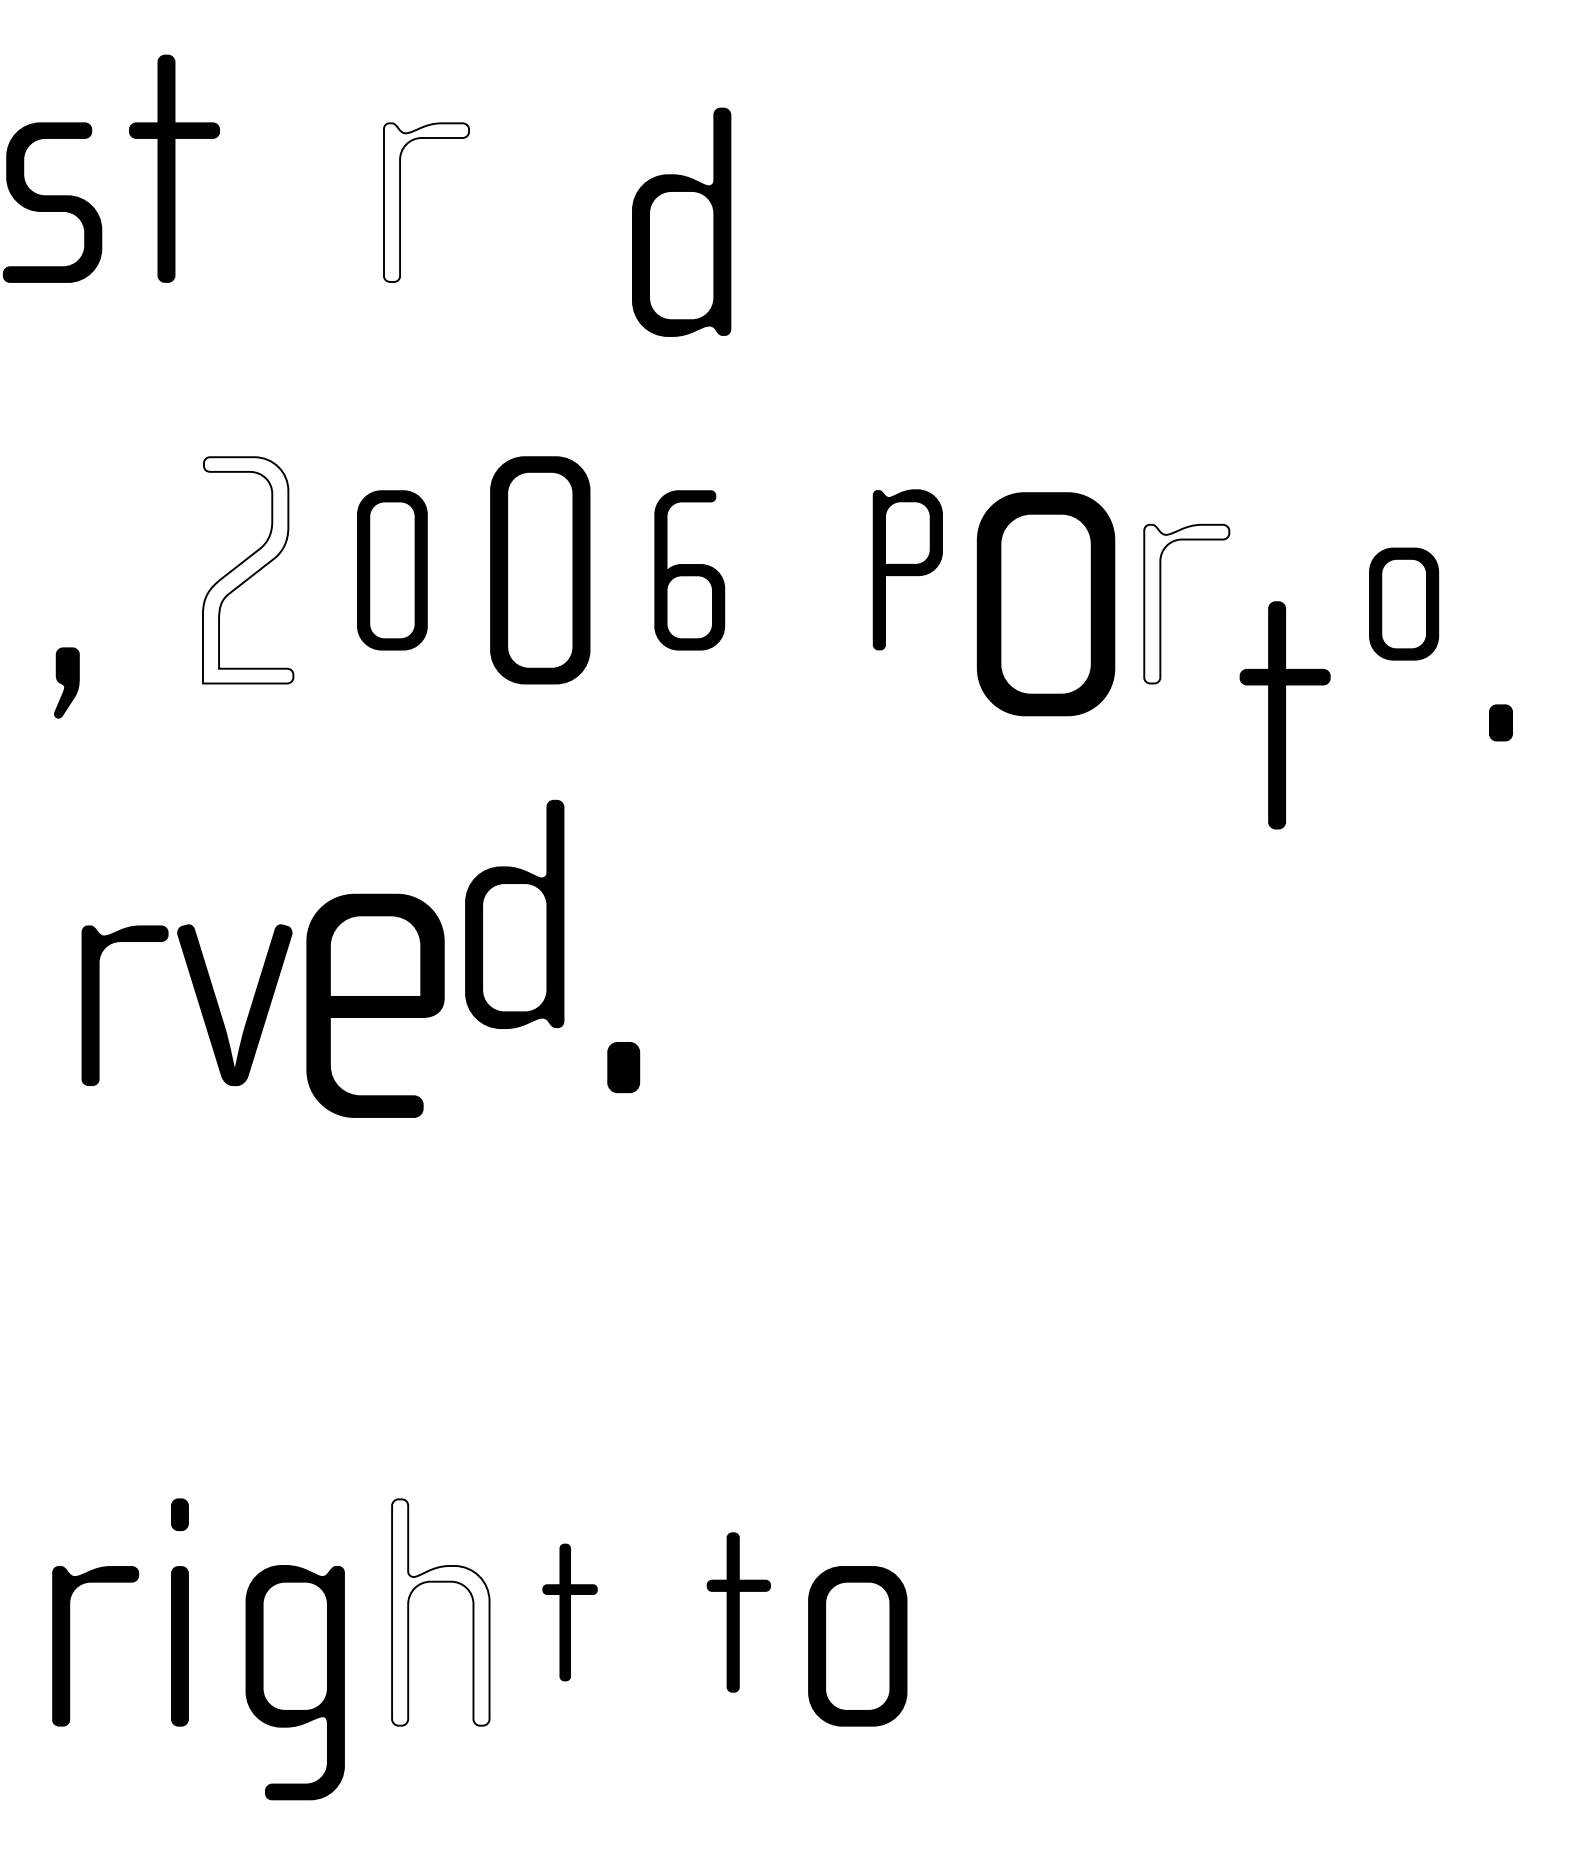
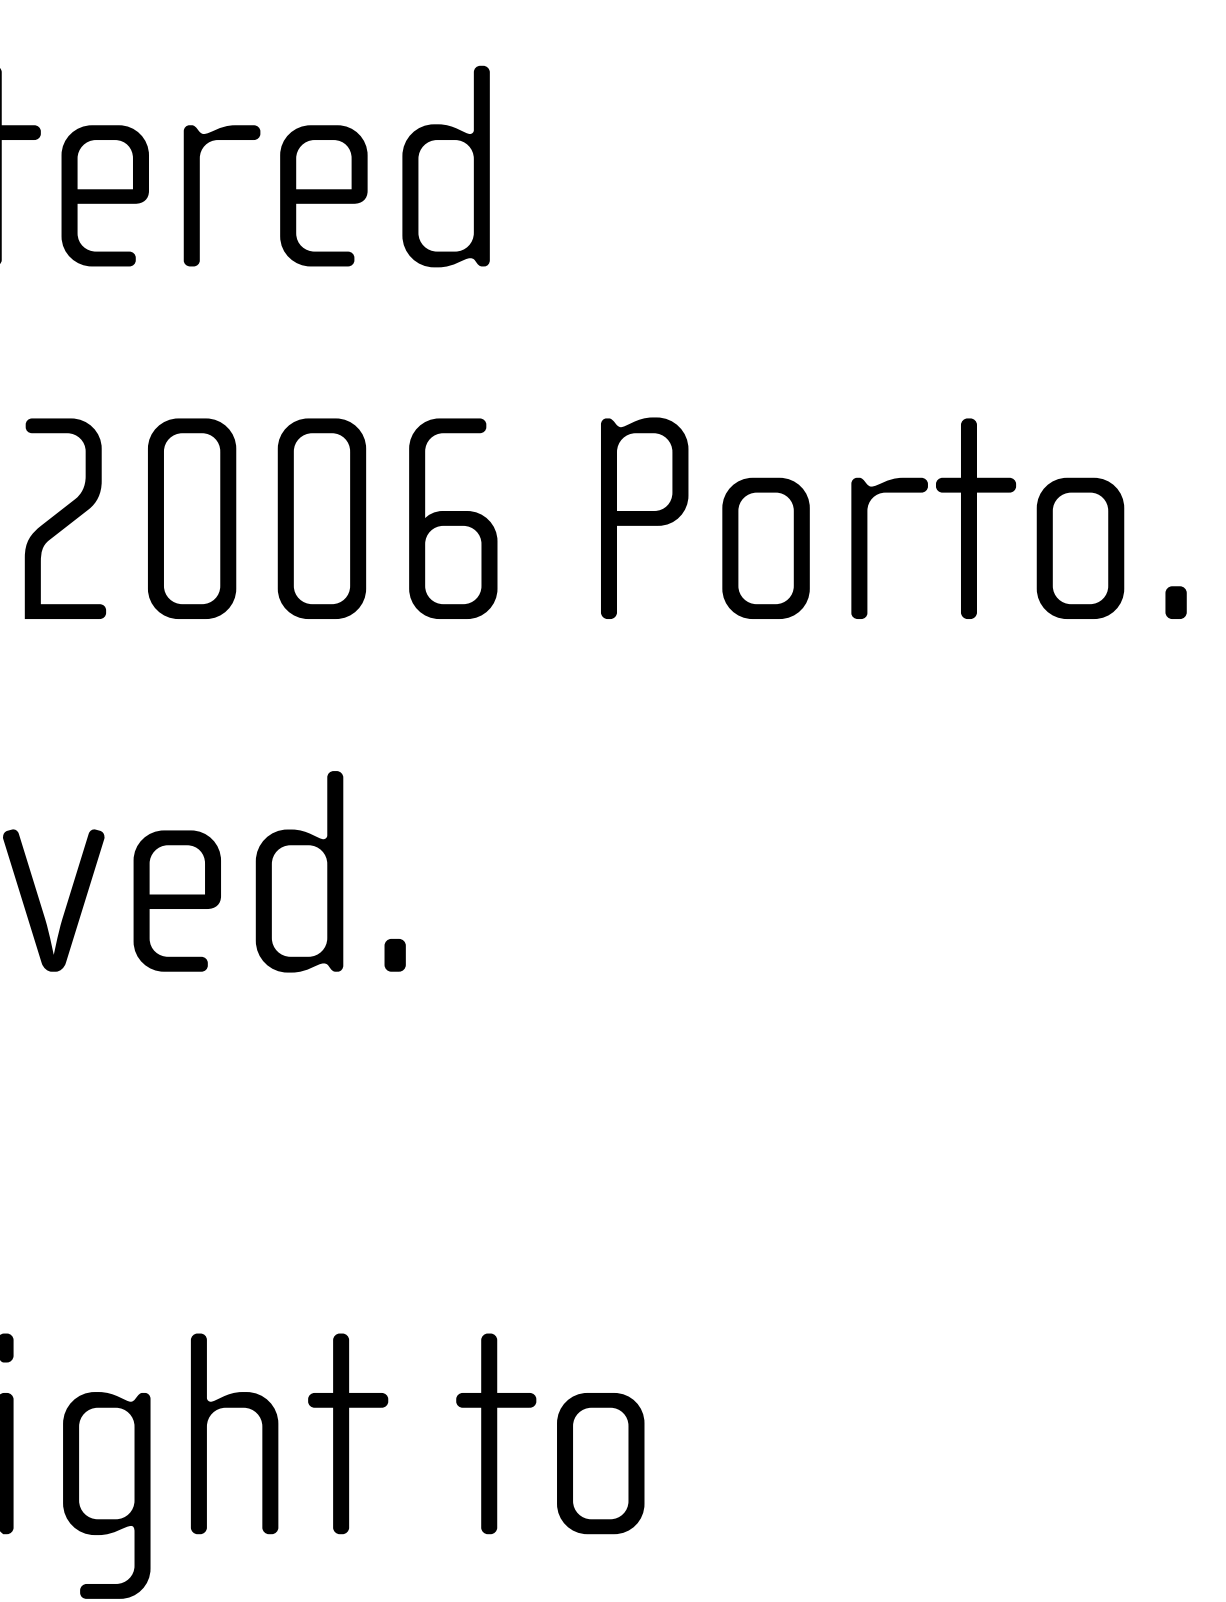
part: (293, 202) -> (105, 195), added
fill: (426, 202) -> (222, 195), added
part: (542, 202) -> (323, 195), added
part: (681, 221) -> (445, 165), moved
part: (907, 569) -> (644, 517), size x1.43
fill: (247, 570) -> (64, 518), added
part: (392, 570) -> (192, 518), size x1.43
part: (689, 570) -> (452, 518), size x1.43
part: (1045, 603) -> (765, 547), size x0.71
fill: (1186, 603) -> (889, 547), added
part: (1403, 603) -> (1079, 547), size x1.43
part: (1284, 715) -> (975, 518), moved
part: (1500, 722) -> (1175, 602), moved
part: (514, 913) -> (299, 870), moved
part: (375, 1005) -> (177, 900), size x0.71
part: (623, 1067) -> (395, 955), size x0.71
fill: (440, 1612) -> (234, 1433), added
part: (569, 1612) -> (347, 1433), size x1.67
part: (738, 1612) -> (496, 1433), size x1.43

